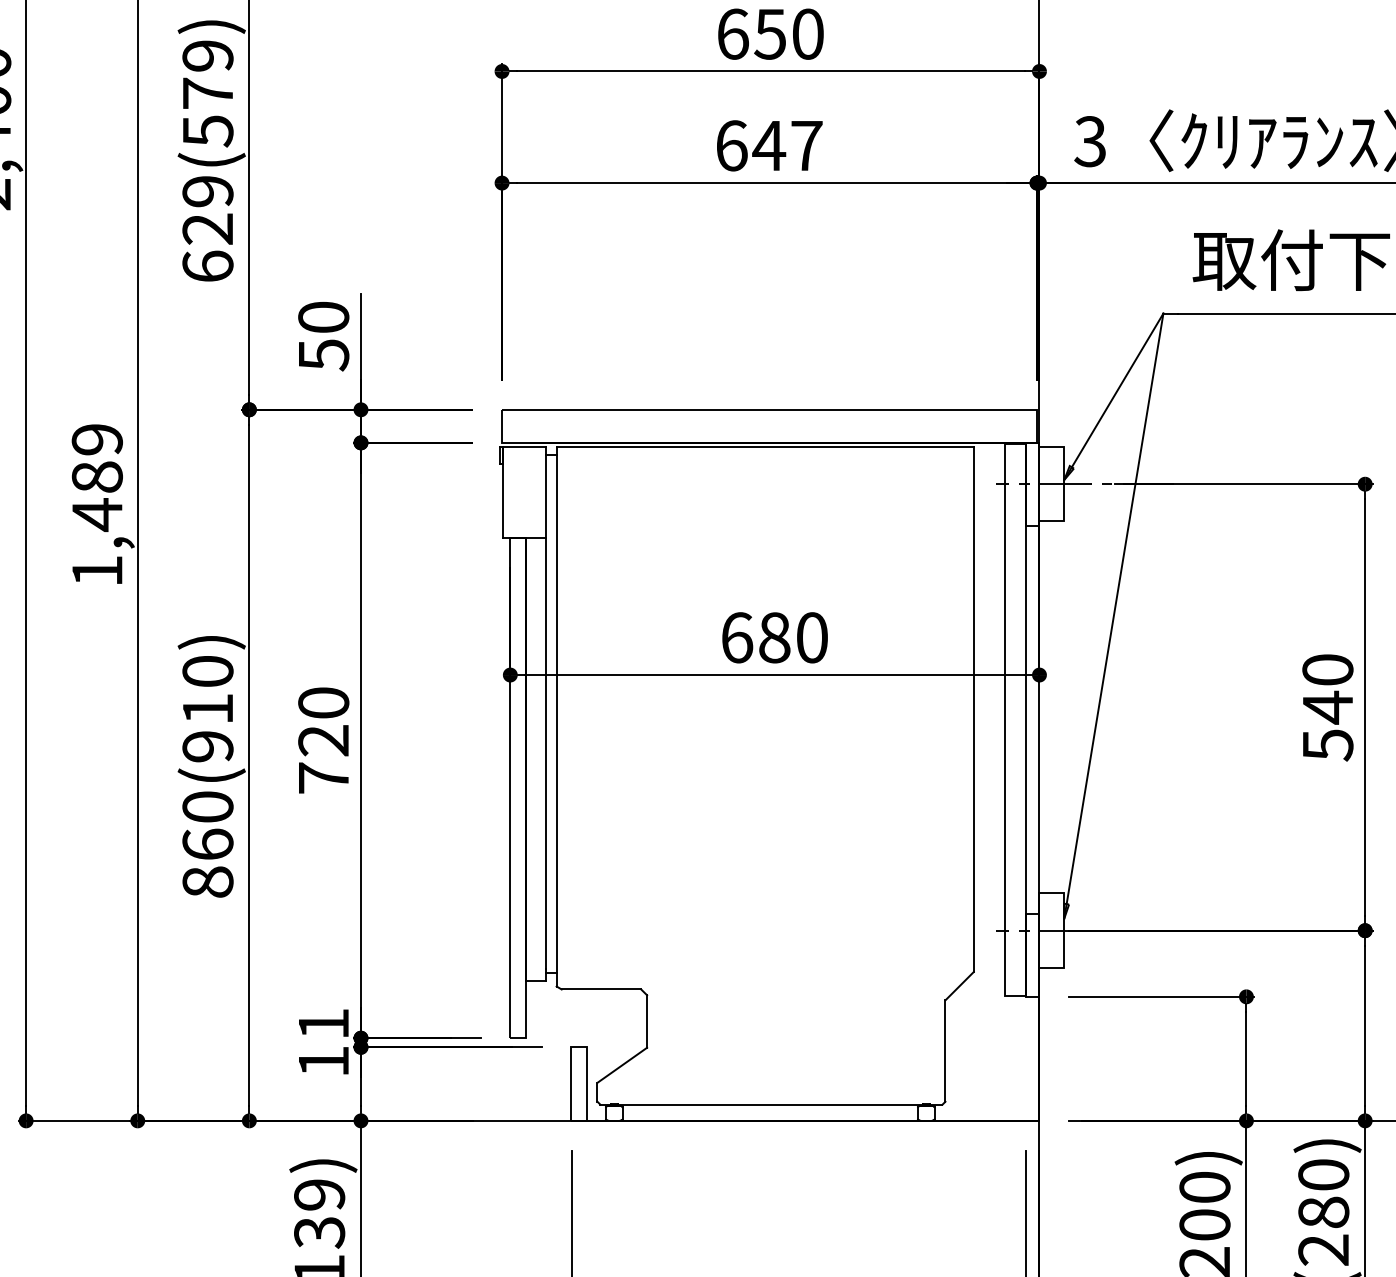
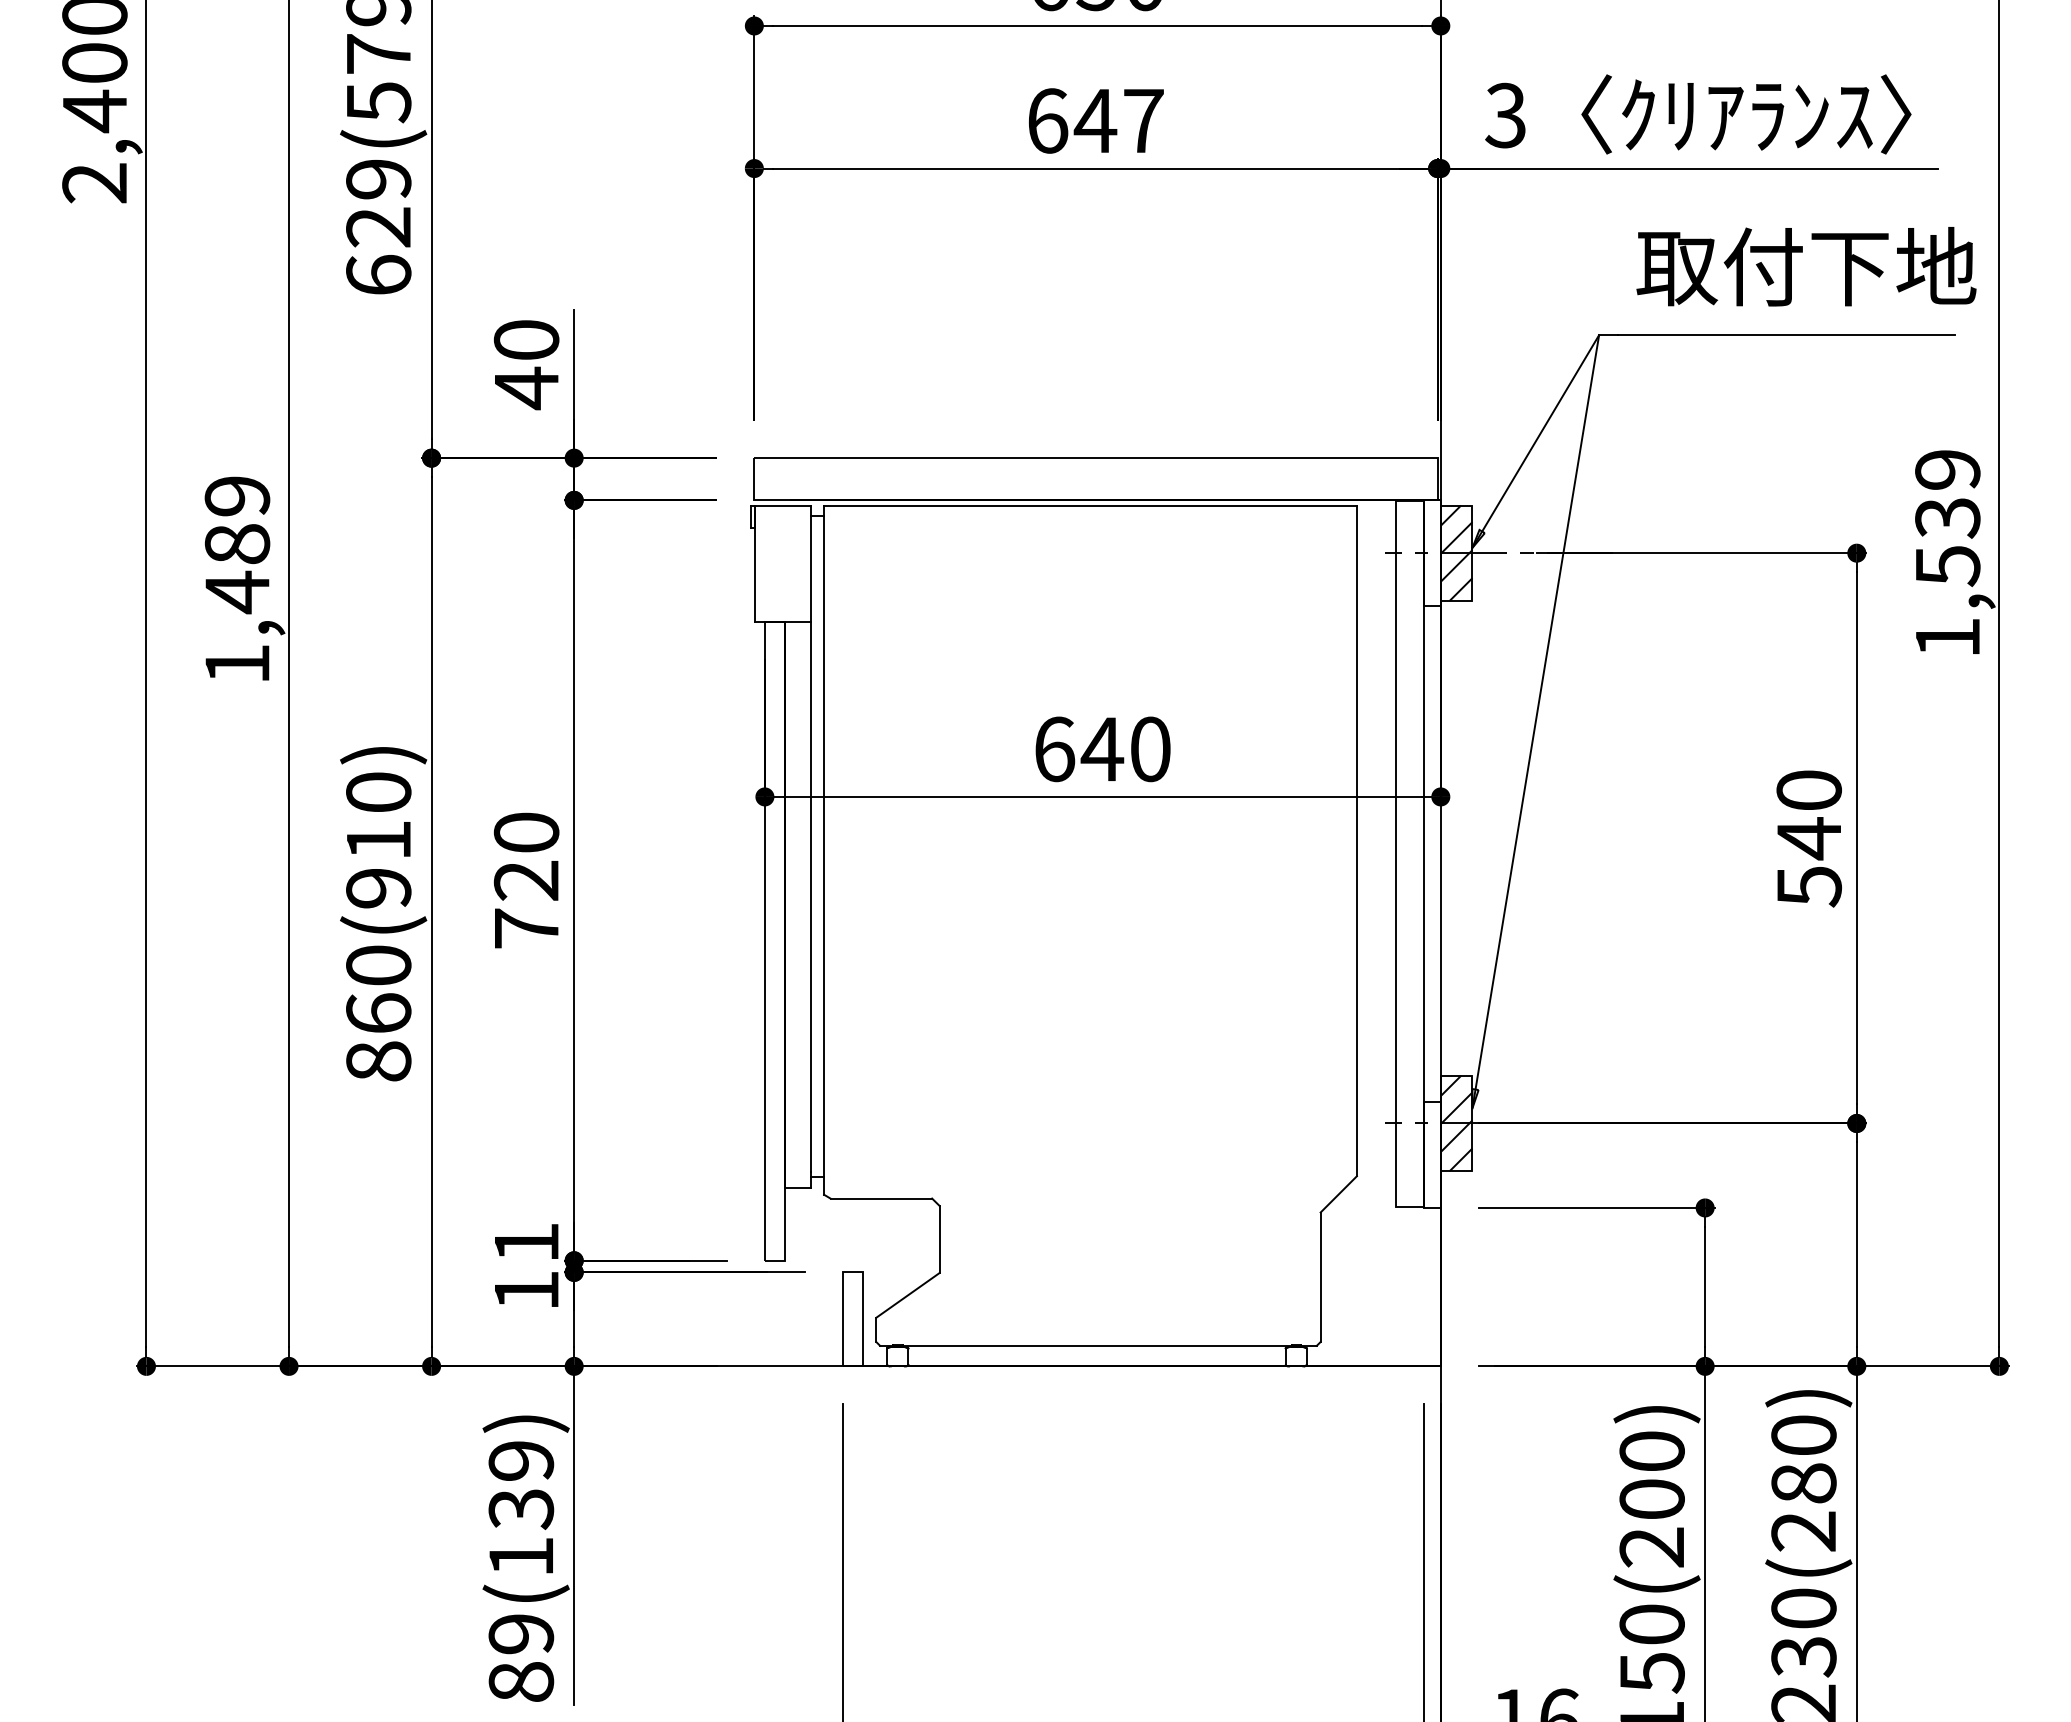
text: (324, 355) -> (527, 388), 50 -> 40
hatch: (1051, 483) -> (1456, 552), added
text: (774, 637) -> (1102, 749), 680 -> 640
hatch: (1051, 929) -> (1456, 1122), added

